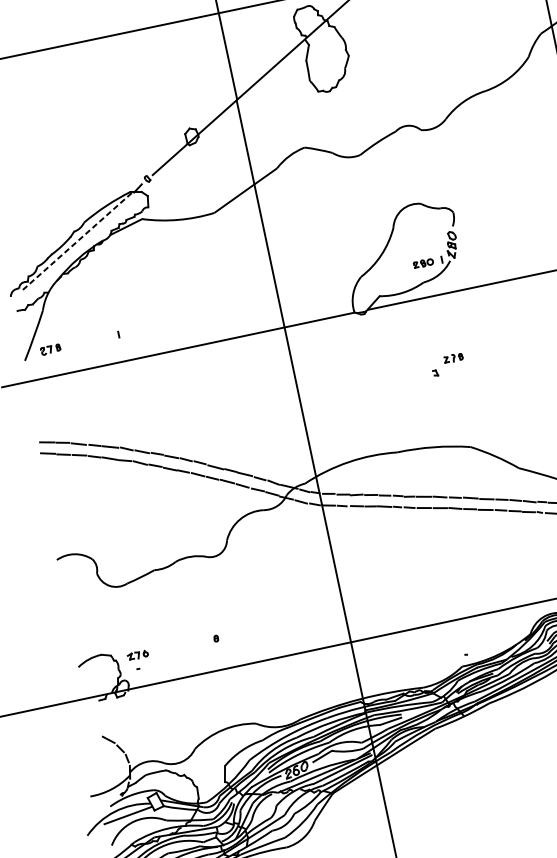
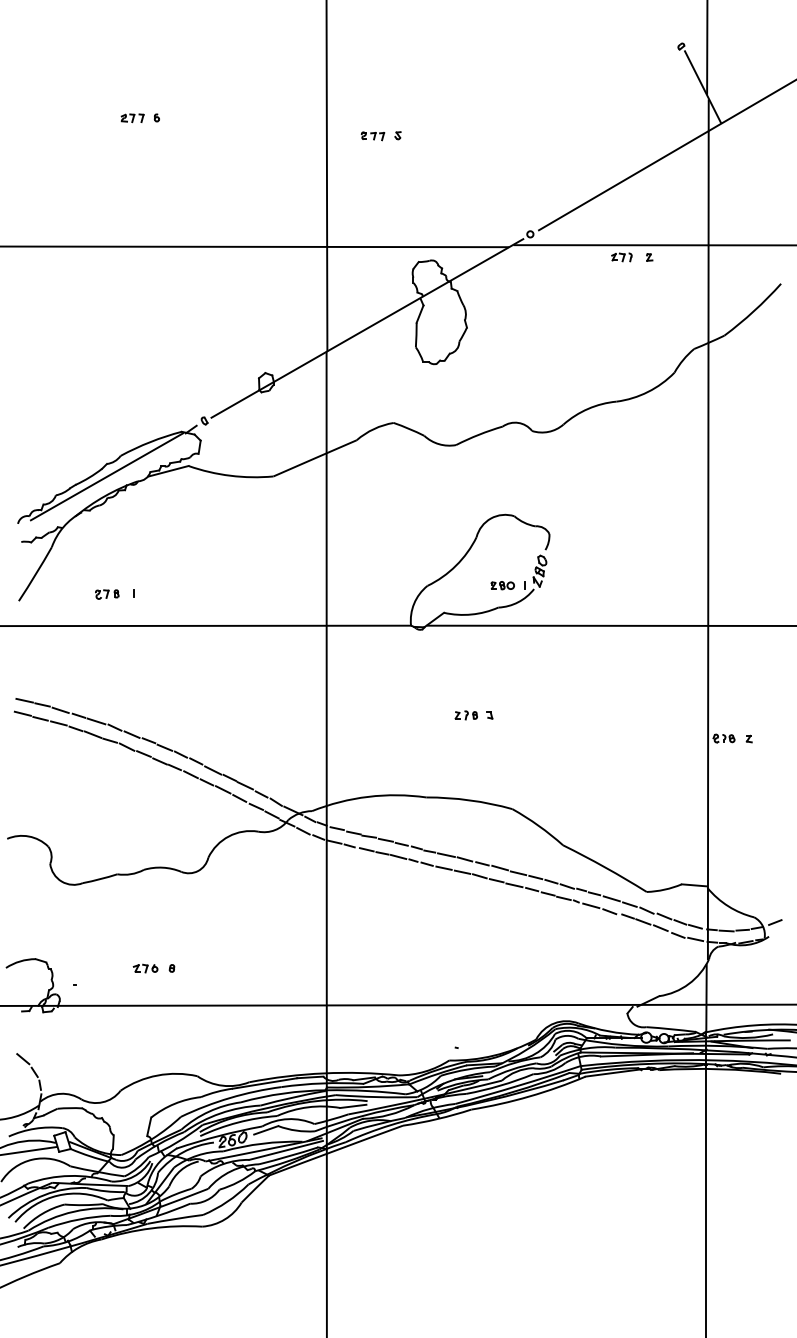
line: (75, 242) -> (106, 476), dashed -> solid
part: (50, 349) -> (107, 594), moved
part: (452, 358) -> (465, 715), moved
part: (137, 655) -> (145, 968), moved

